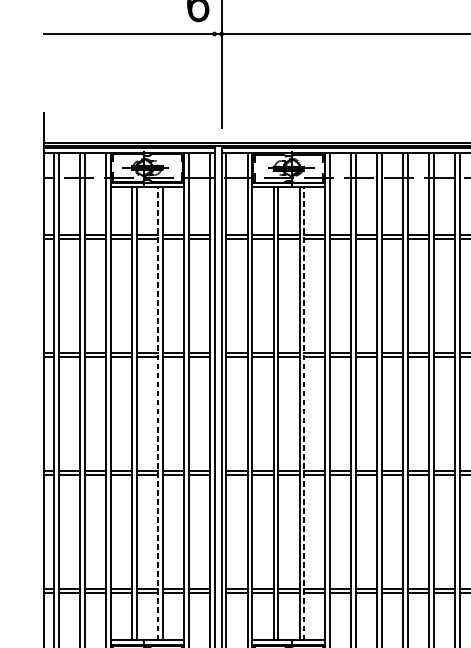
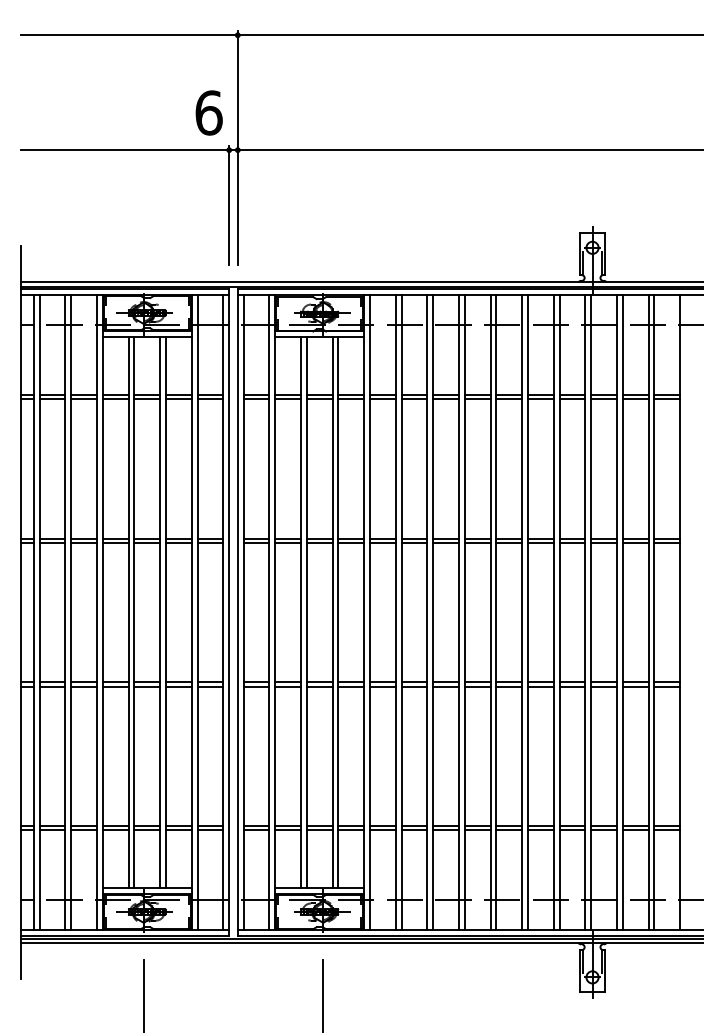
line: (214, 79) -> (229, 205), added
line: (158, 413) -> (160, 612), dashed -> solid
line: (304, 413) -> (338, 612), dashed -> solid

